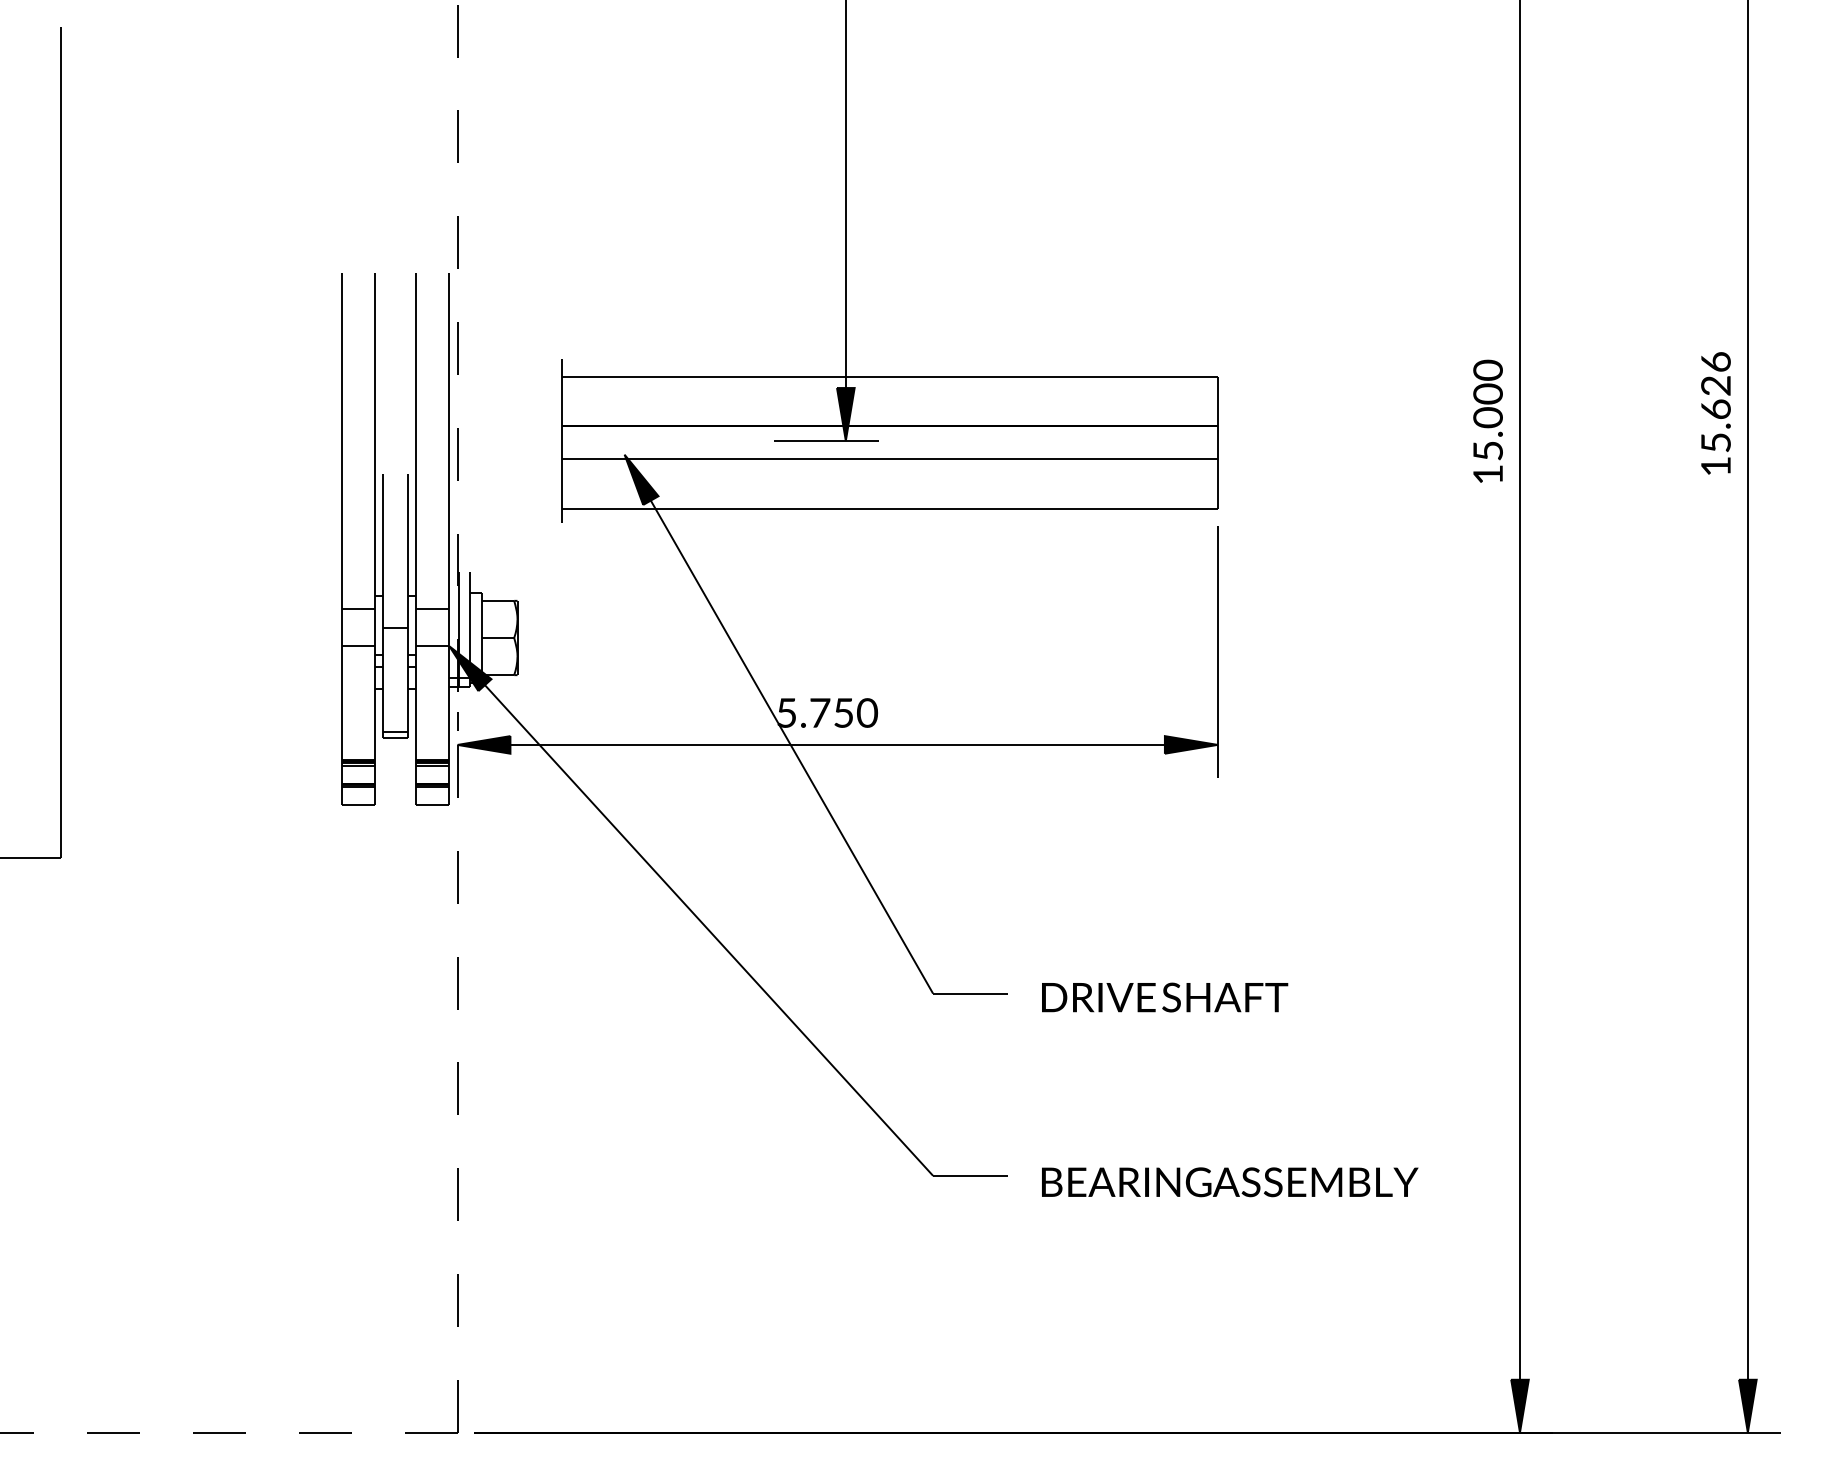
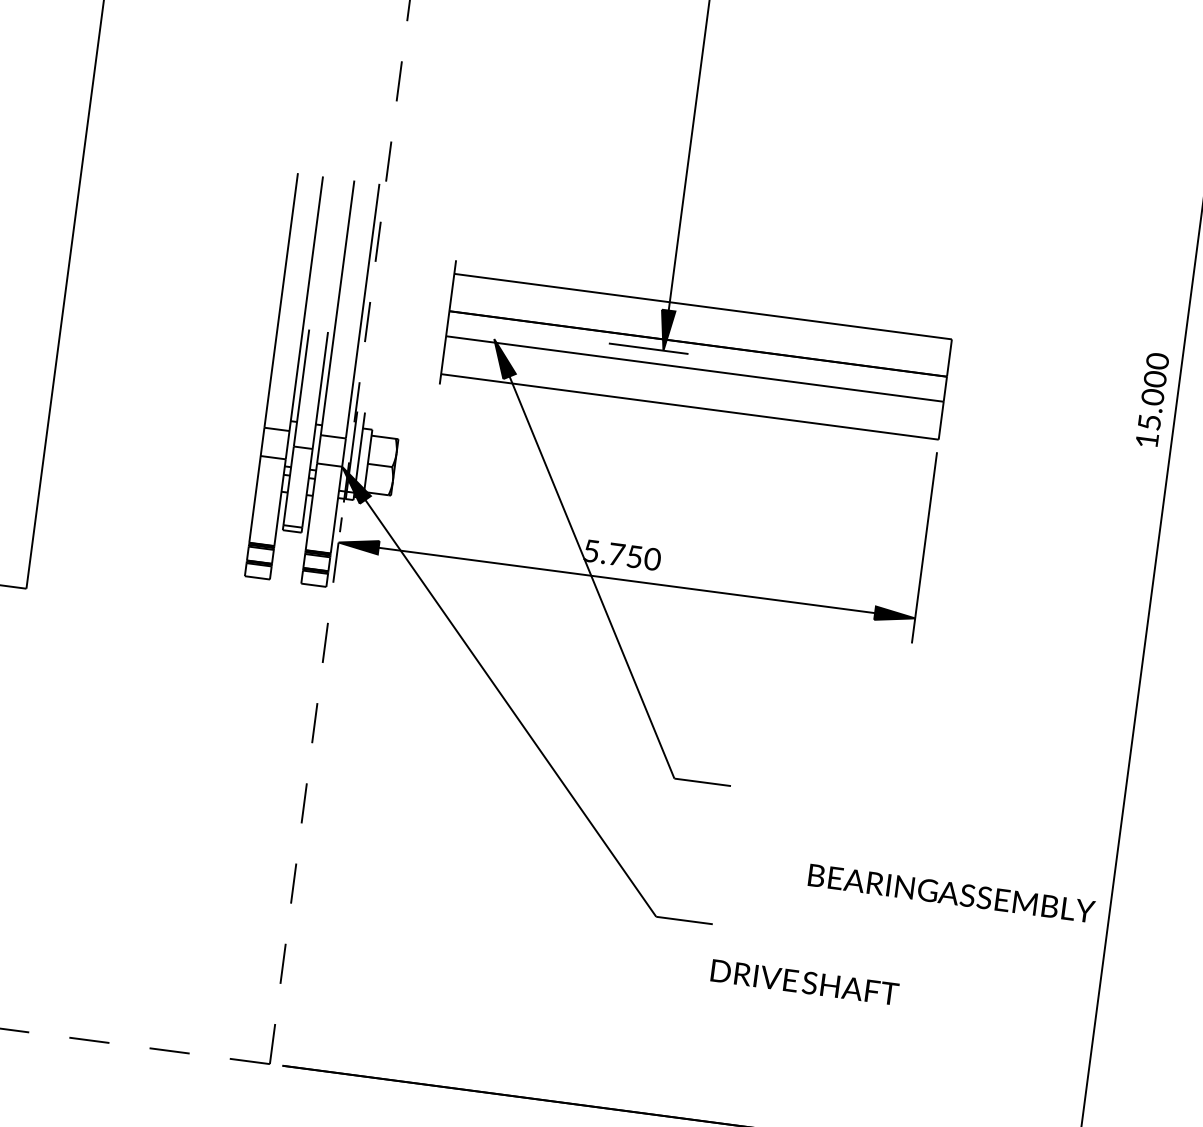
text: (1165, 997) -> (805, 982), moved
text: (1230, 1182) -> (952, 893), moved

